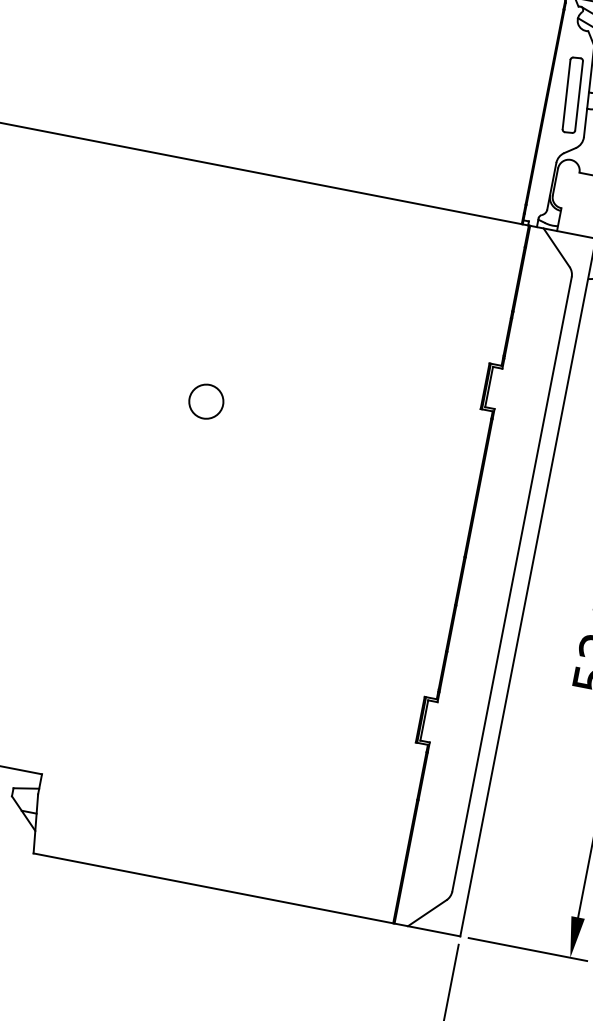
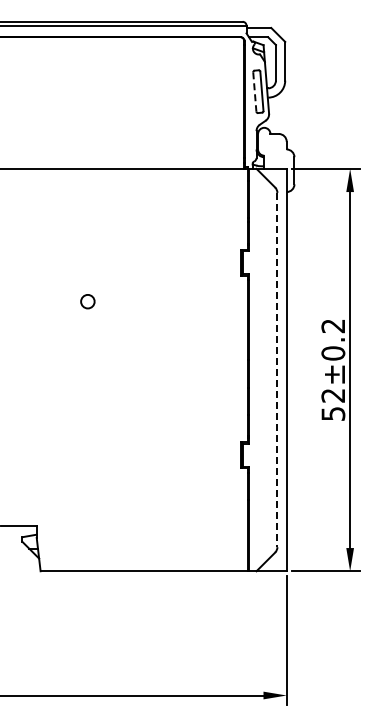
line: (565, 95) -> (254, 92), solid -> dashed
circle: (205, 401) -> (87, 301), size x0.7
line: (512, 585) -> (277, 370), solid -> dashed

